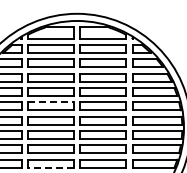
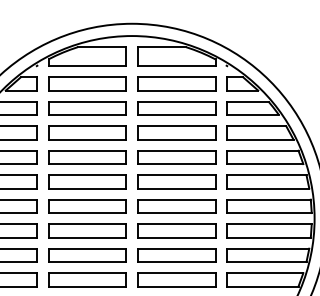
line: (51, 102) -> (88, 175), dashed -> solid
line: (51, 167) -> (88, 286), dashed -> solid

